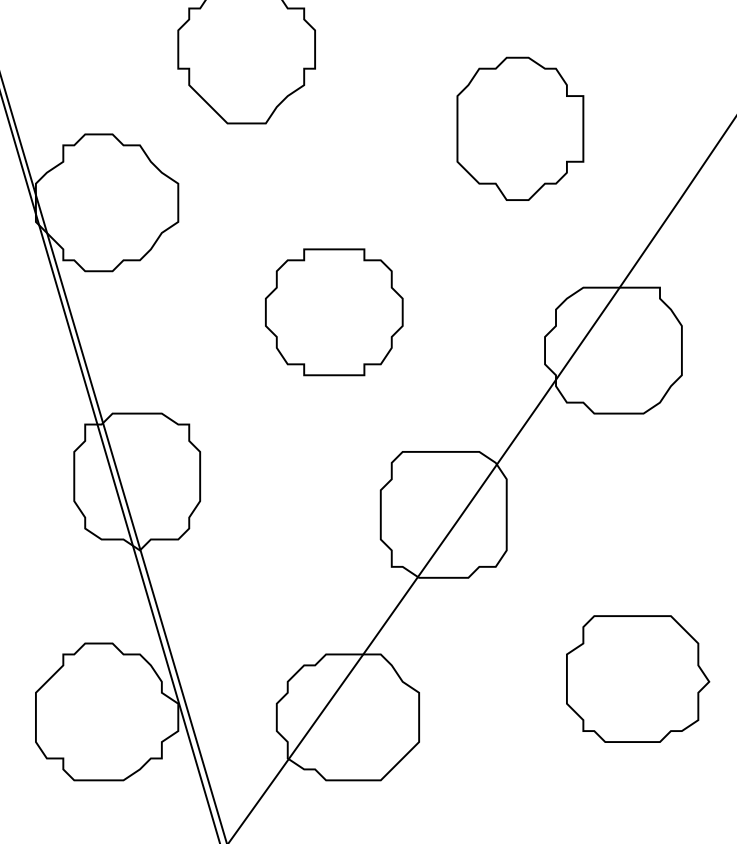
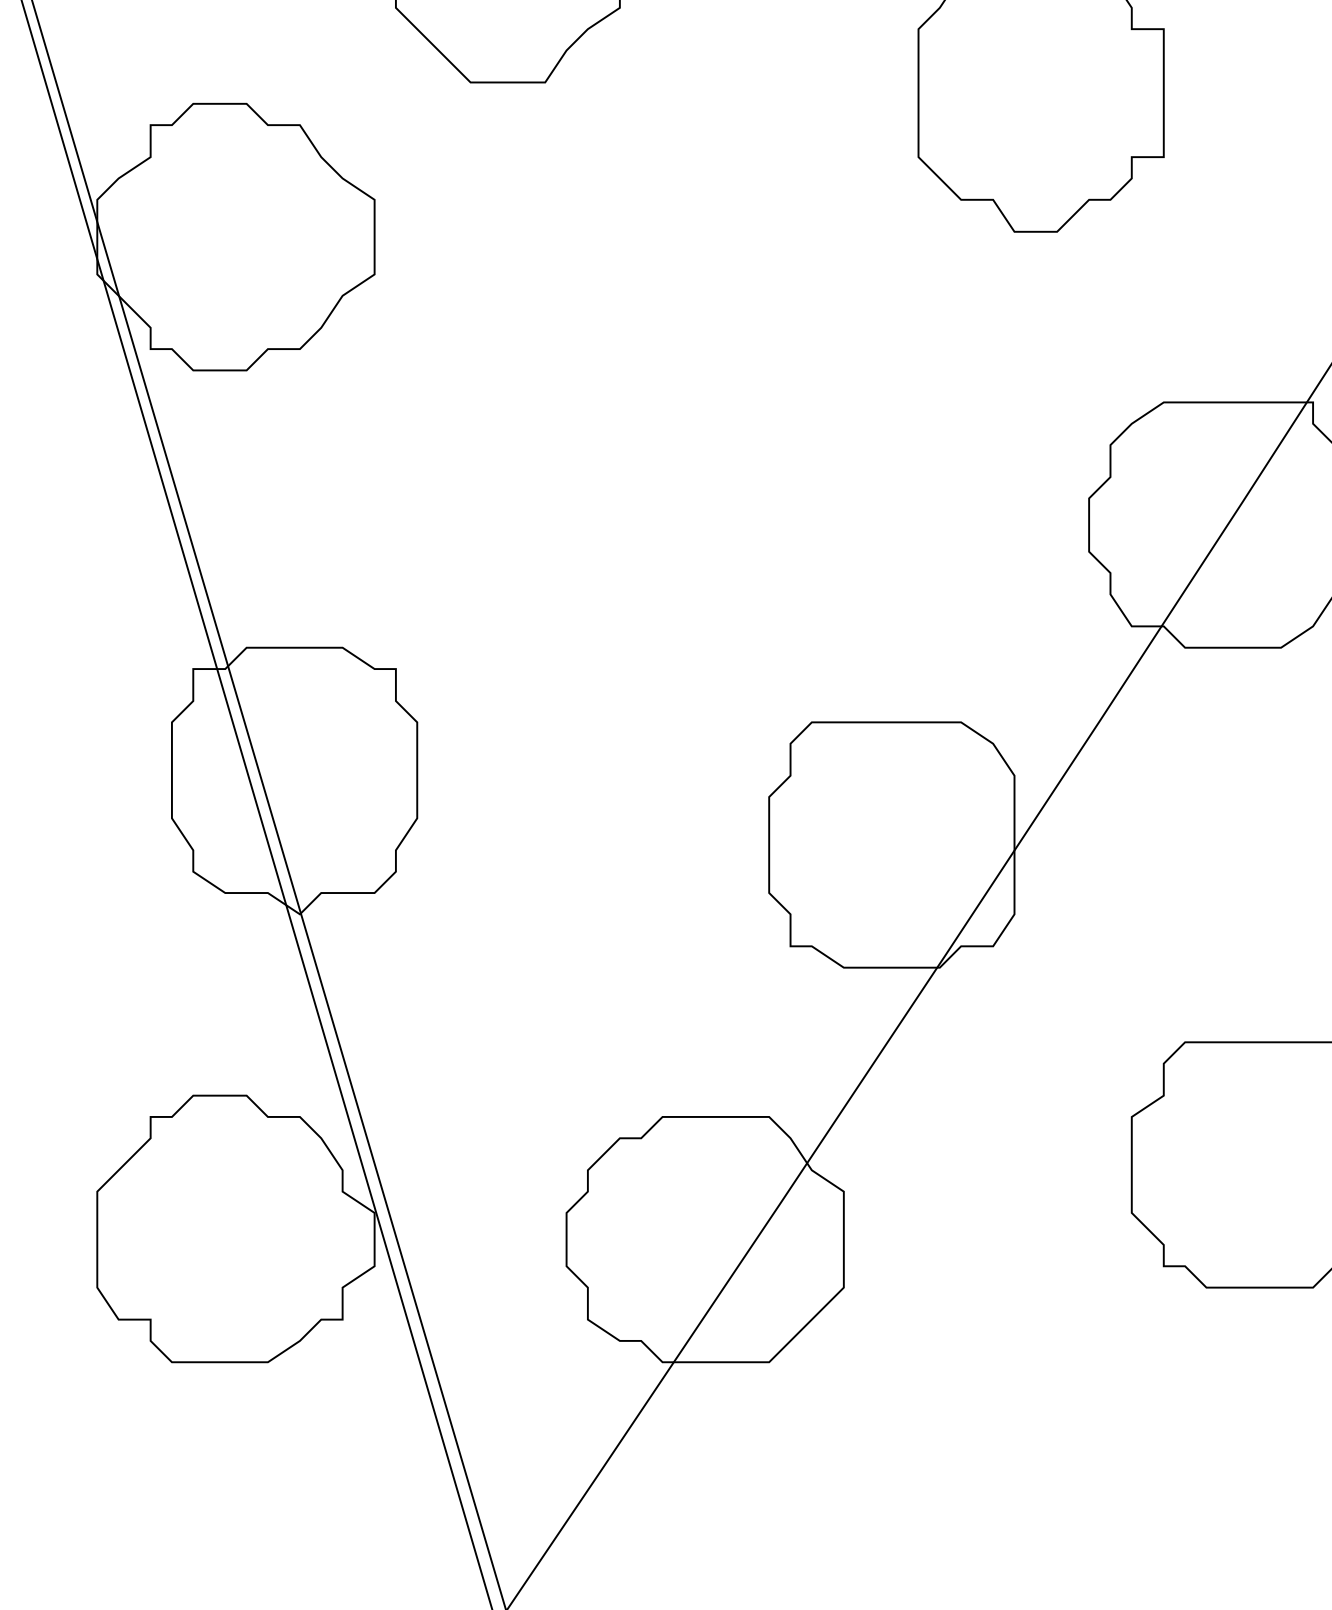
part: (334, 312) -> (678, 450), removed

